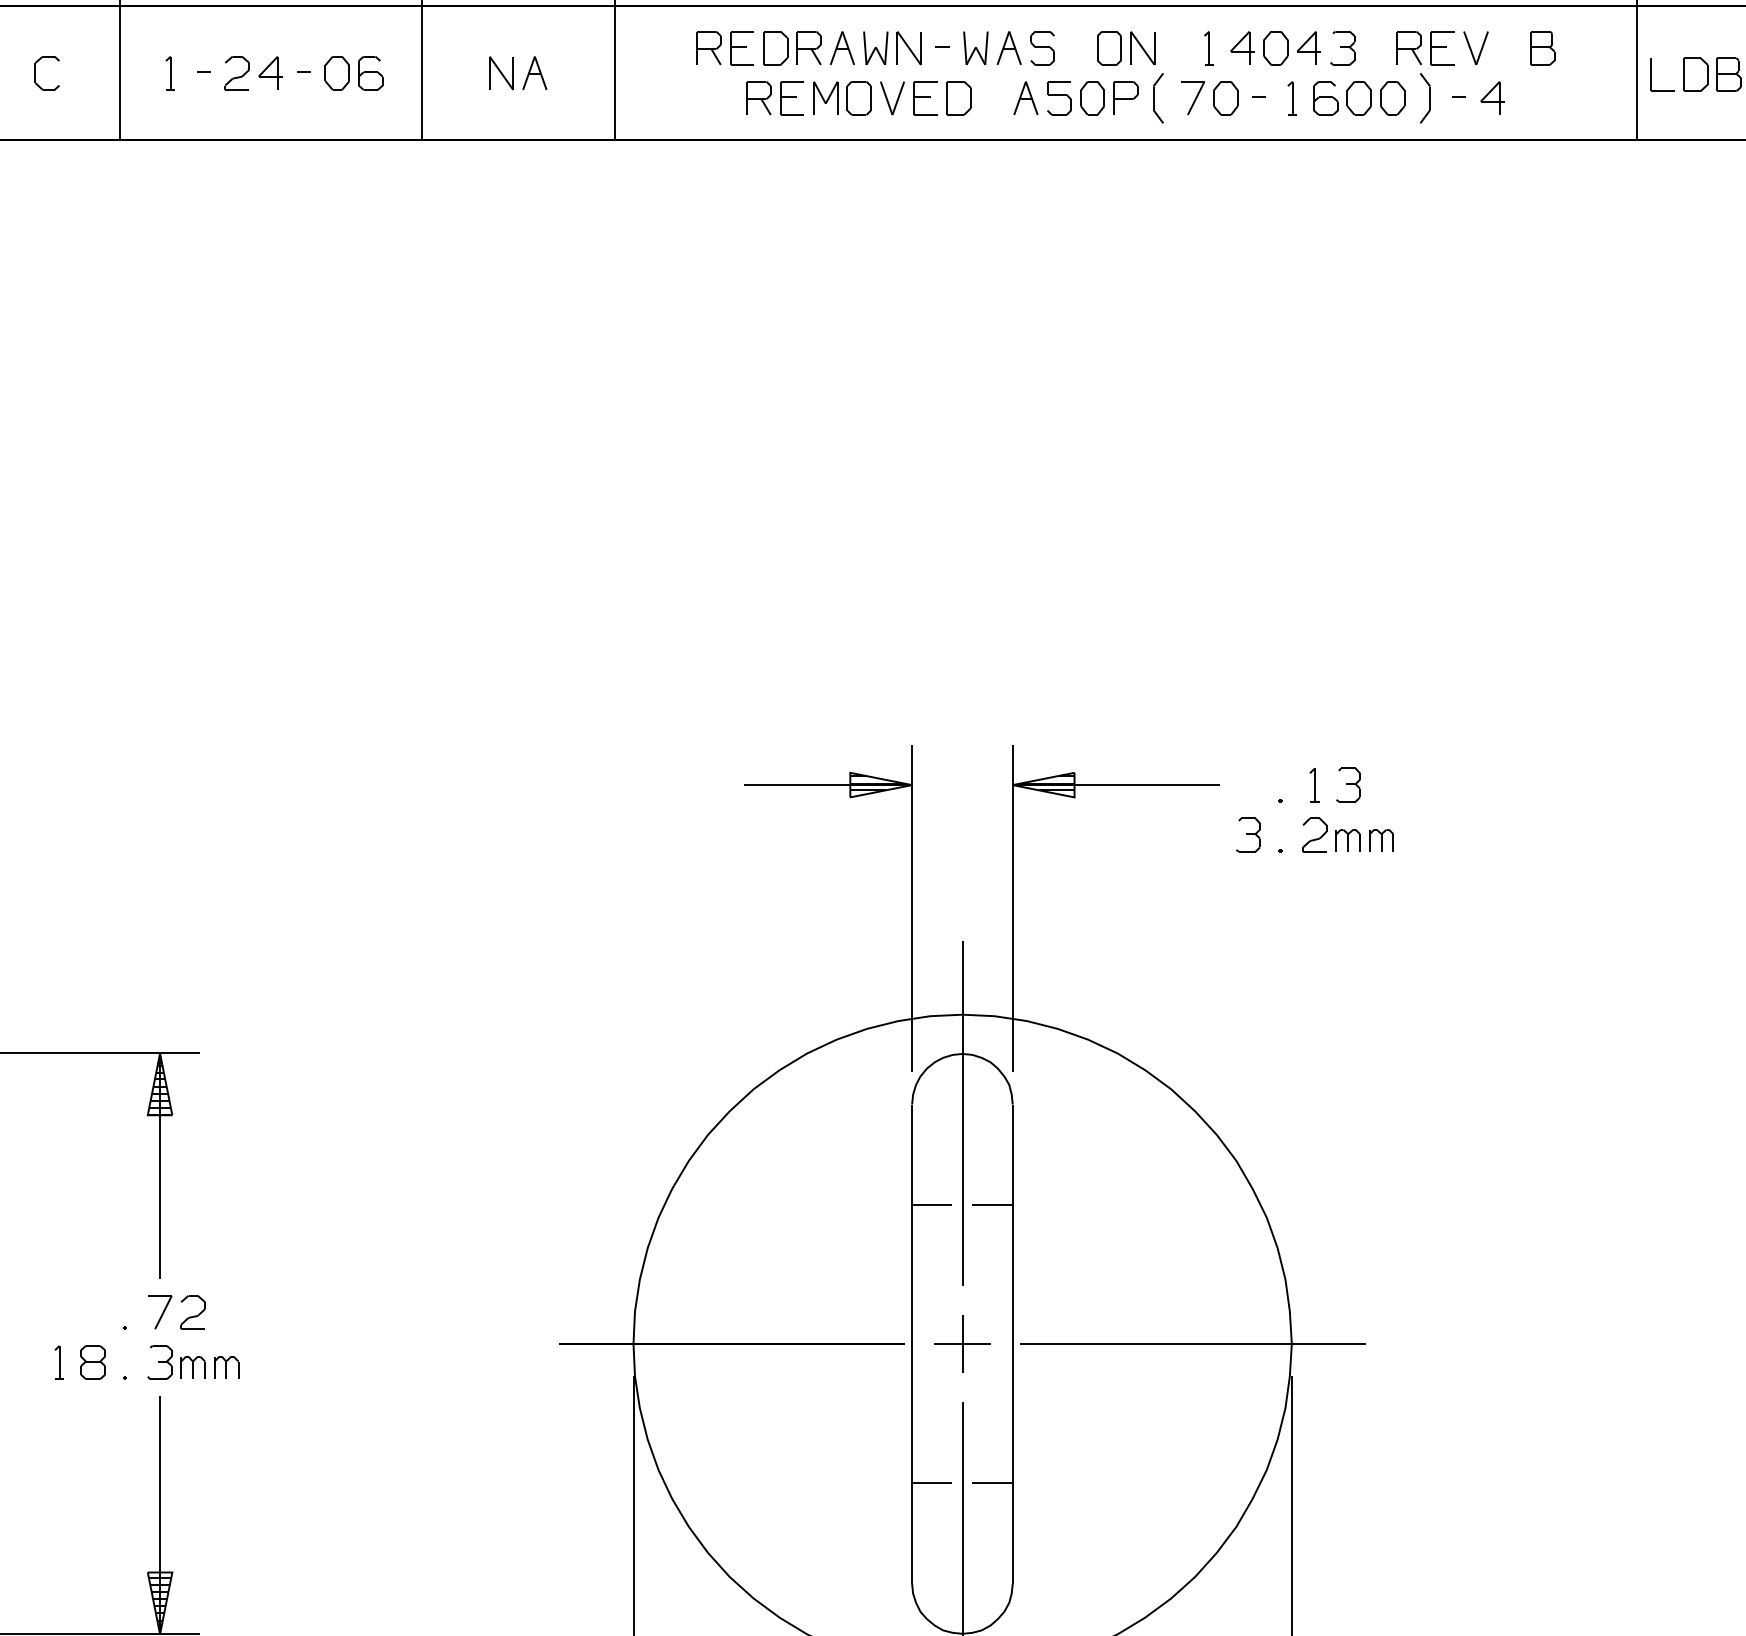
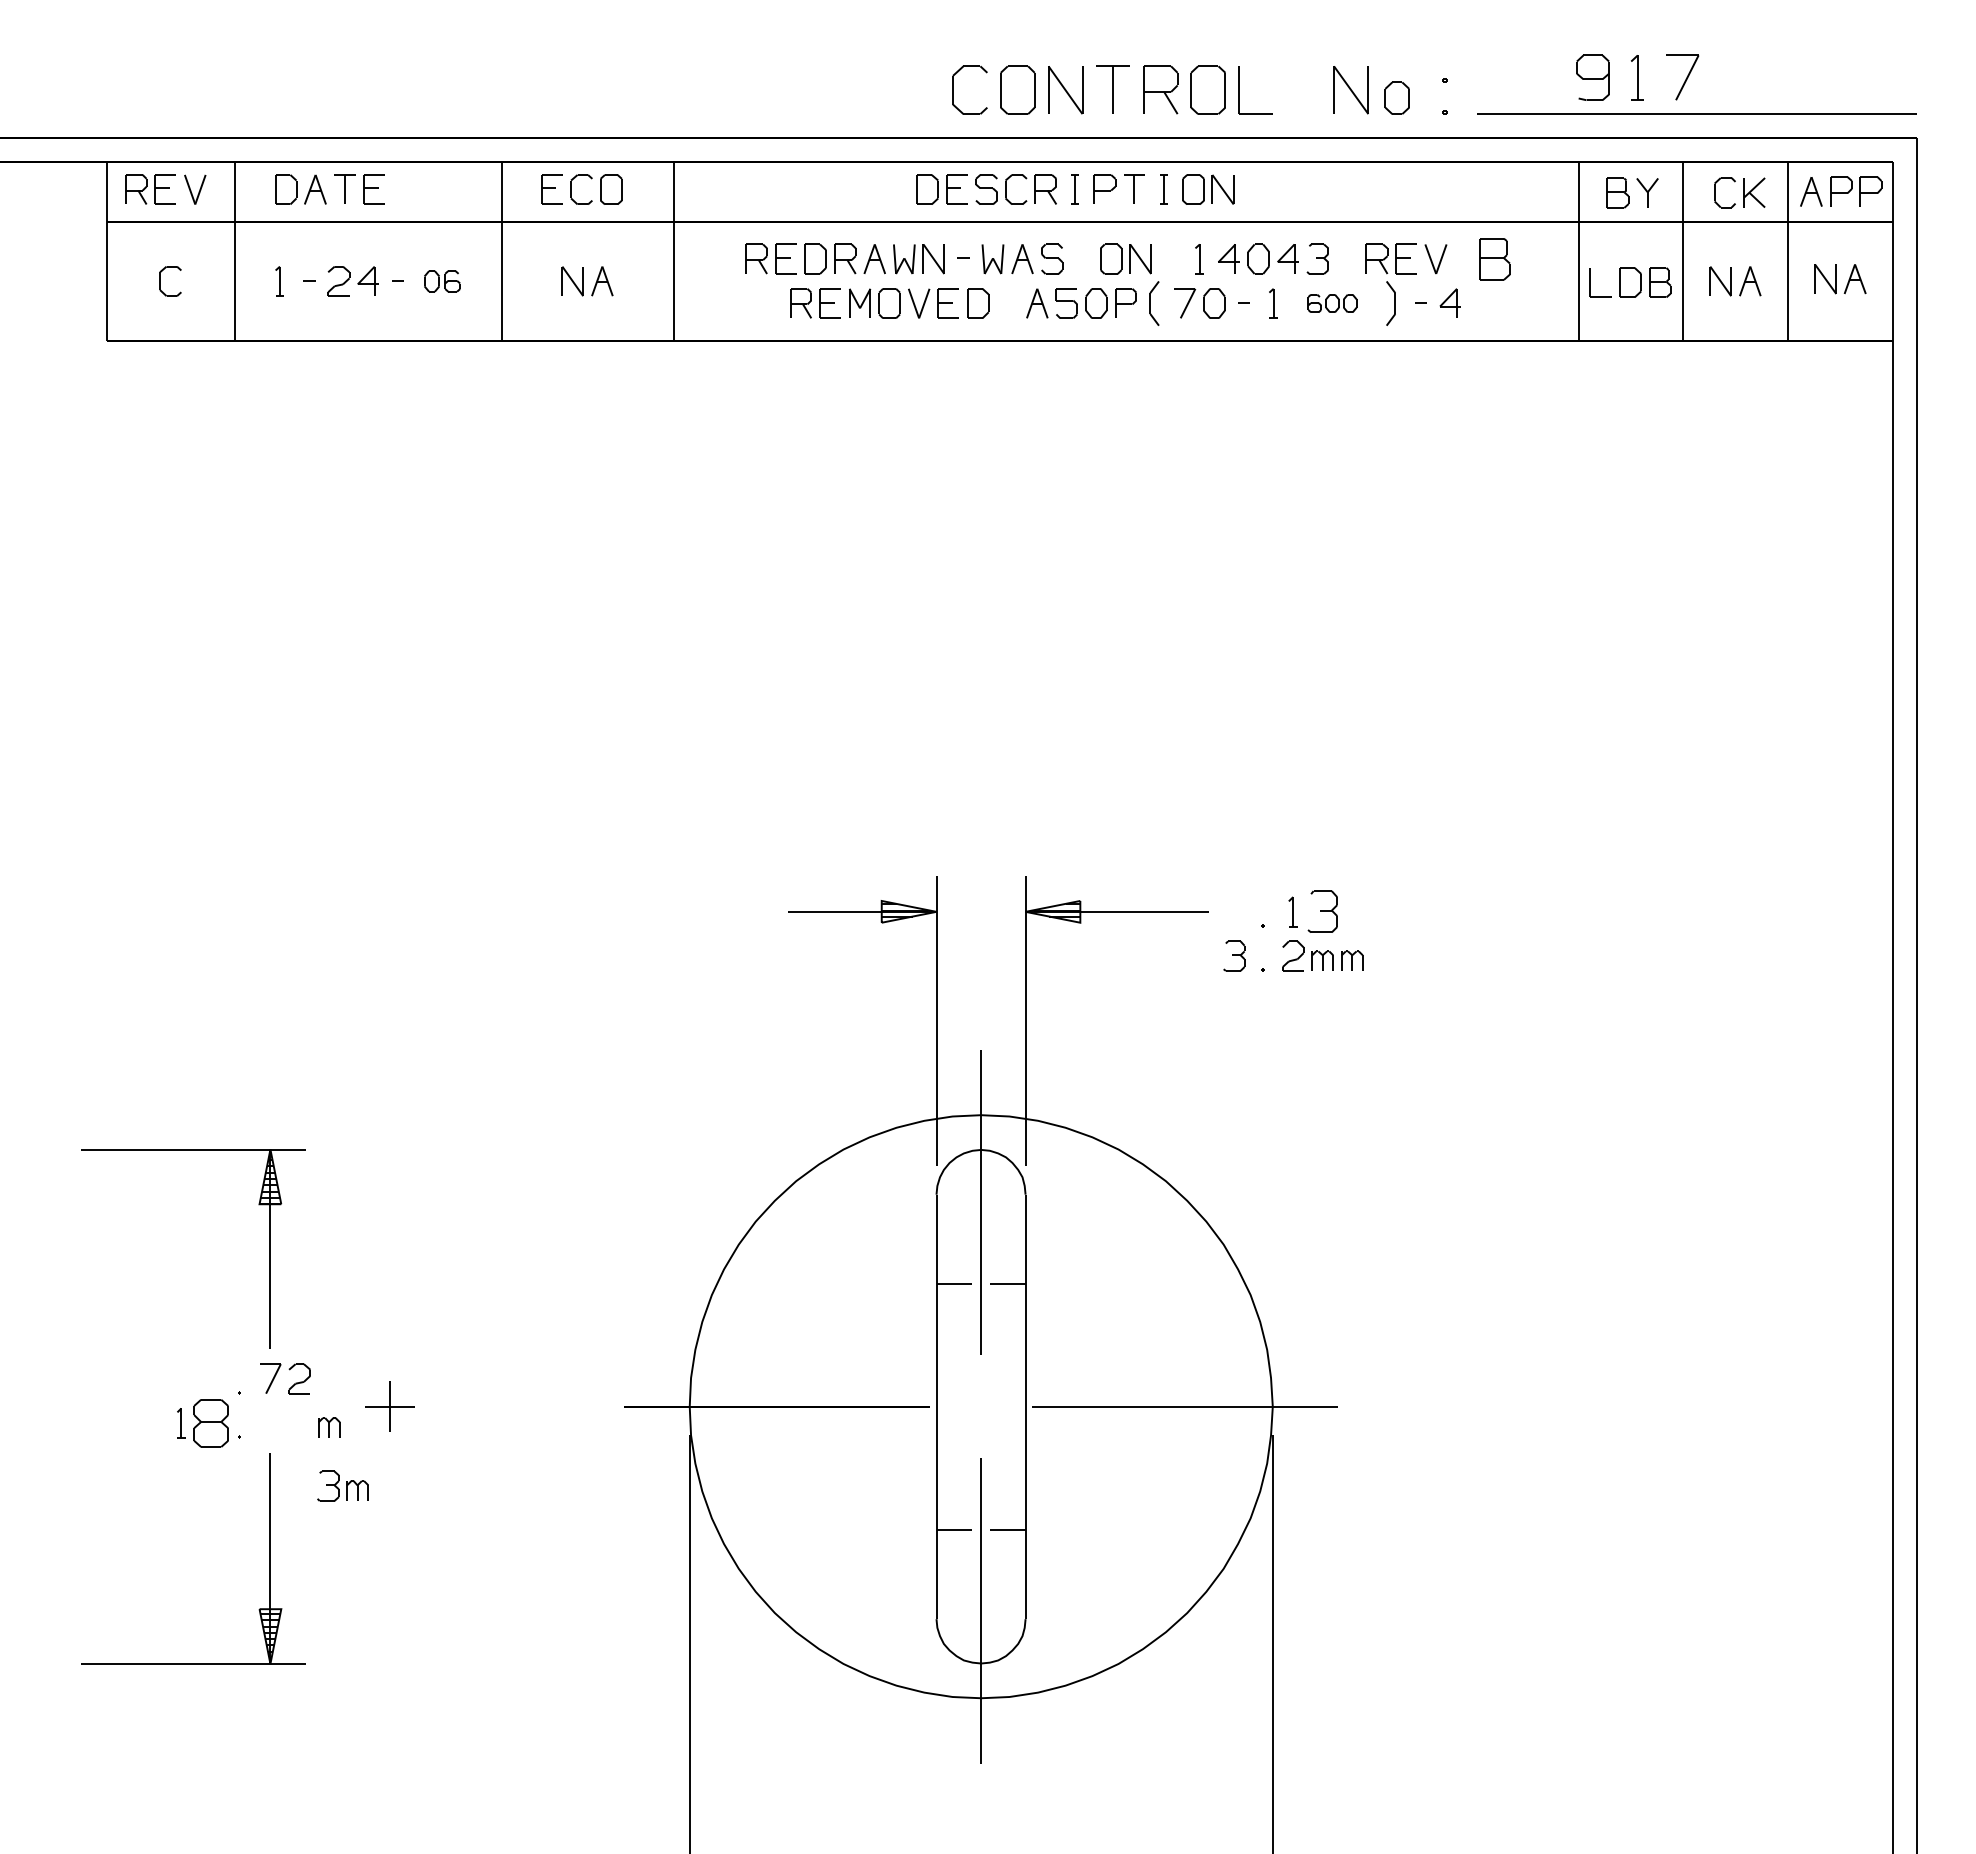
part: (1542, 47) -> (1494, 258), size x1.4
part: (354, 73) -> (442, 281), size x0.7
part: (1359, 98) -> (1332, 303), size x0.6
part: (1347, 784) -> (1322, 911), size x1.4
part: (961, 1343) -> (389, 1406), moved
part: (92, 1361) -> (210, 1422), size x1.6
part: (175, 1361) -> (342, 1485), moved

